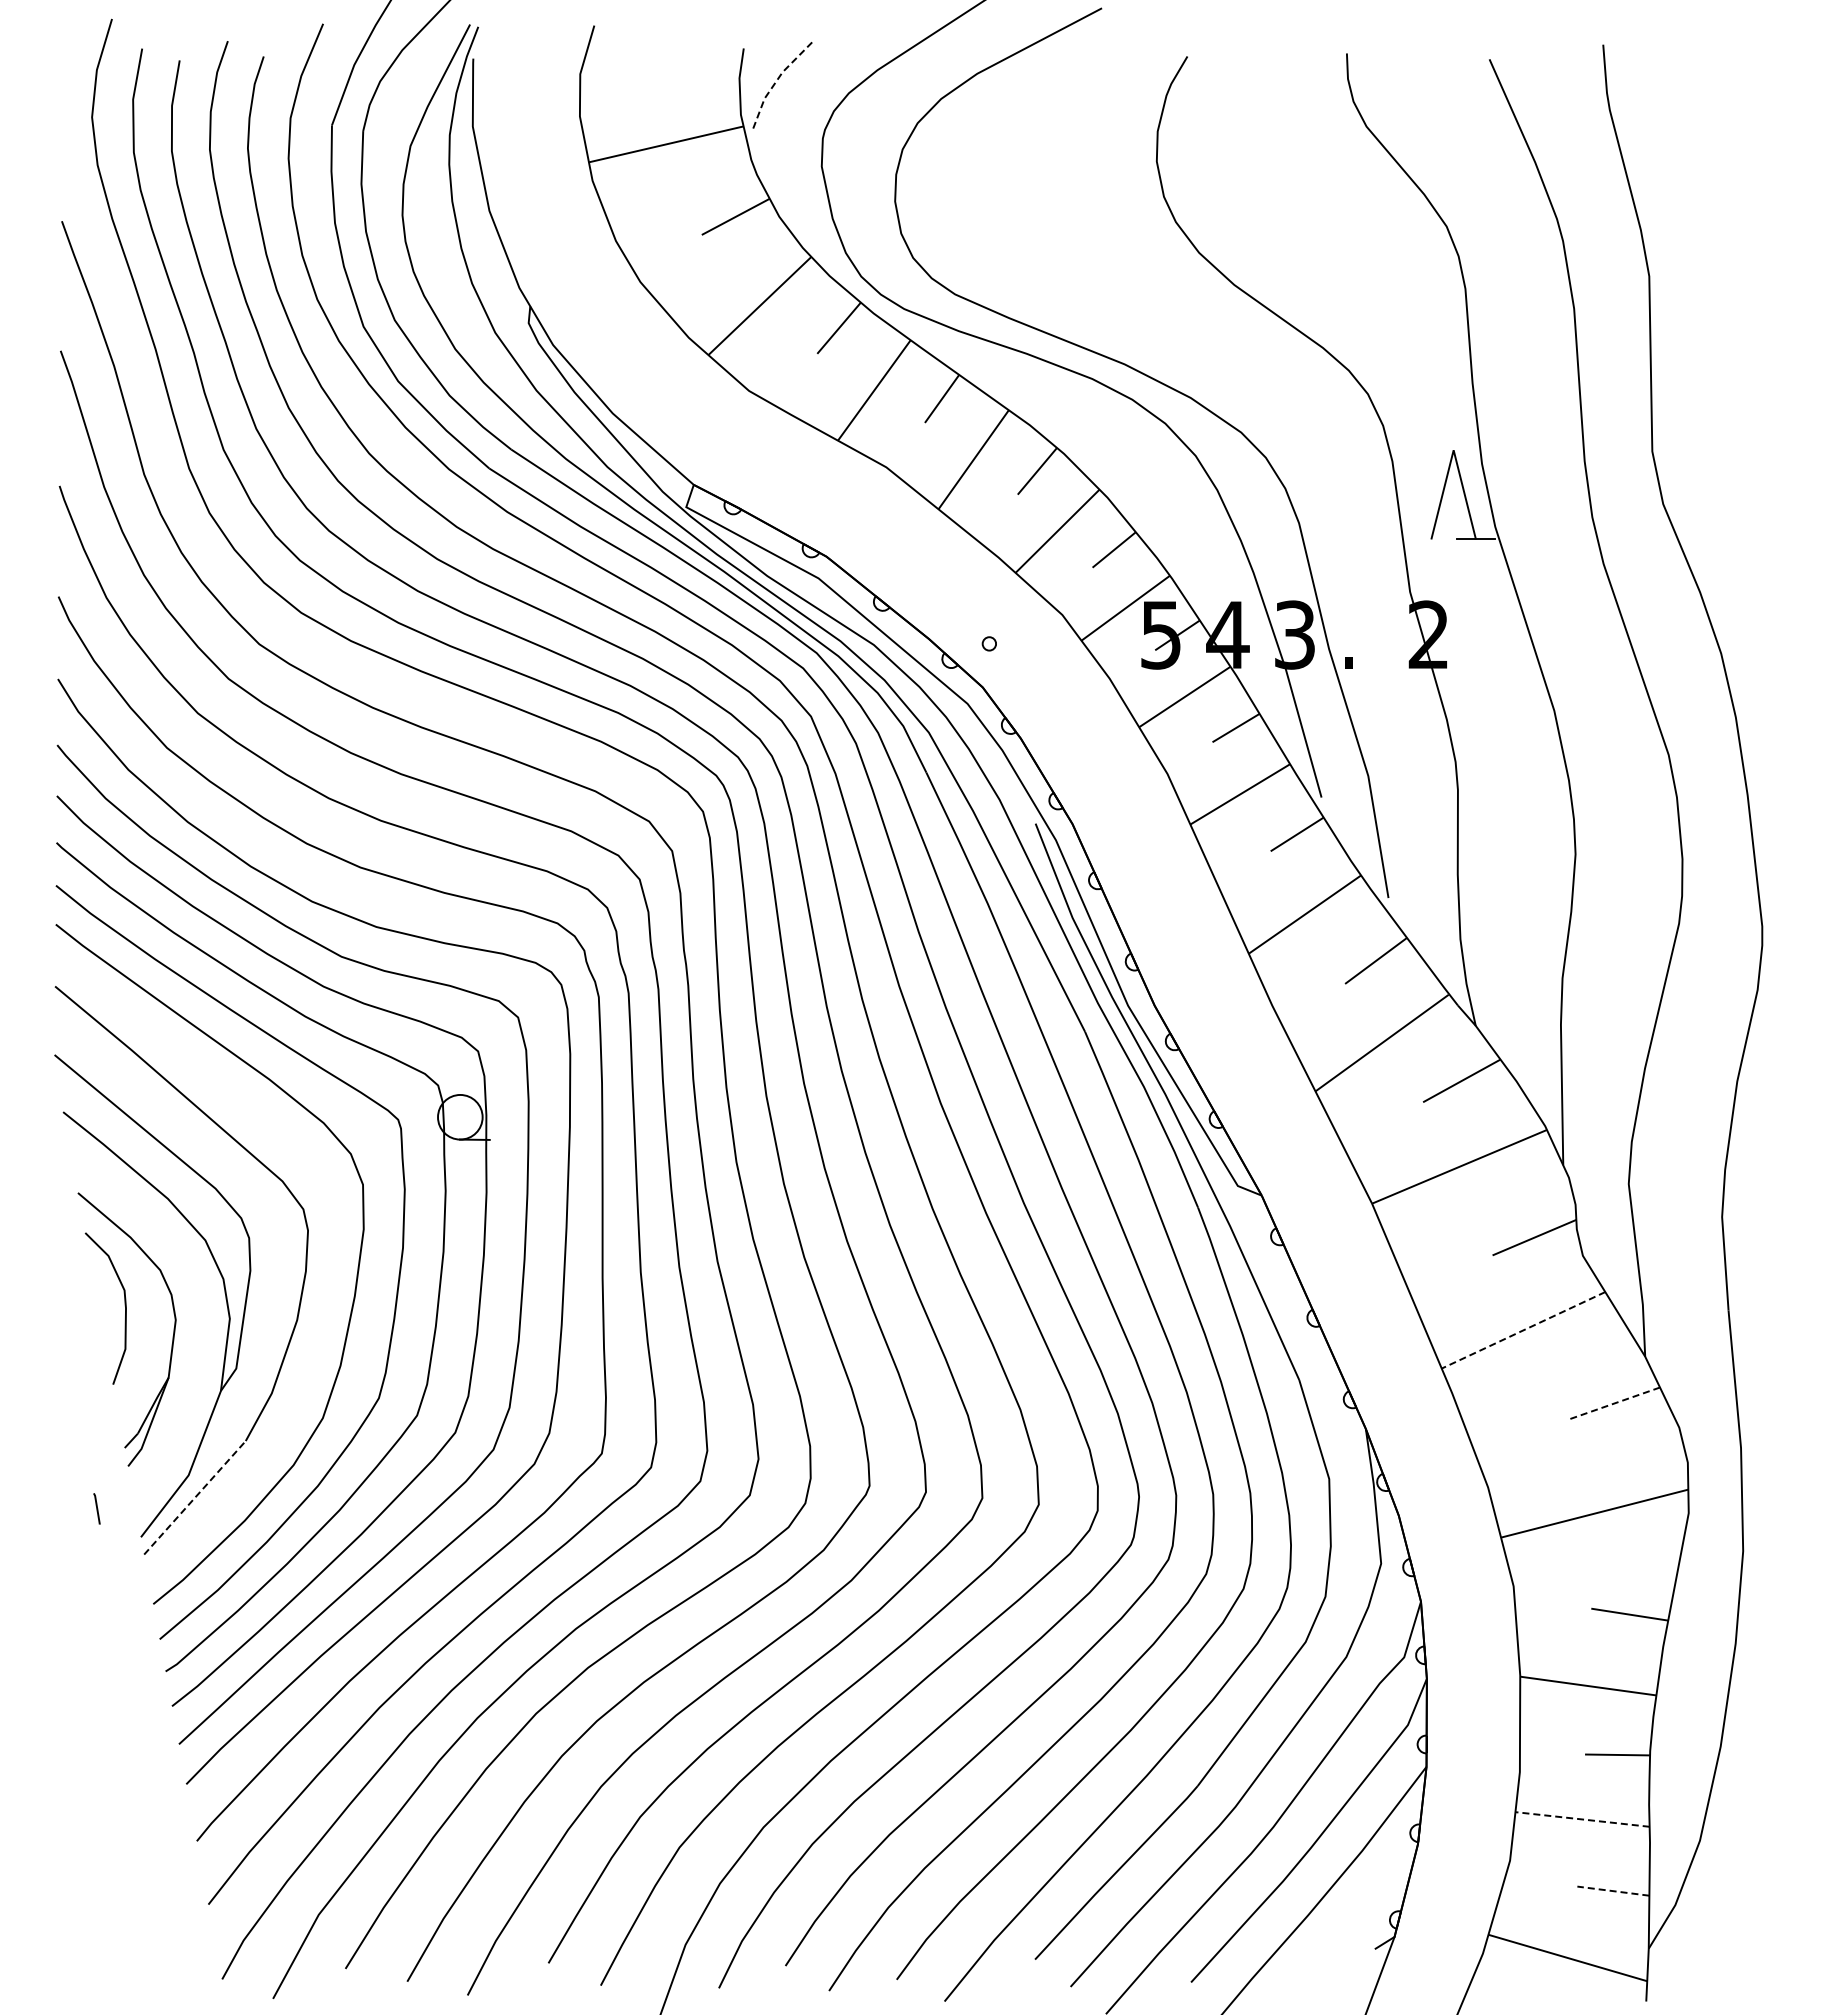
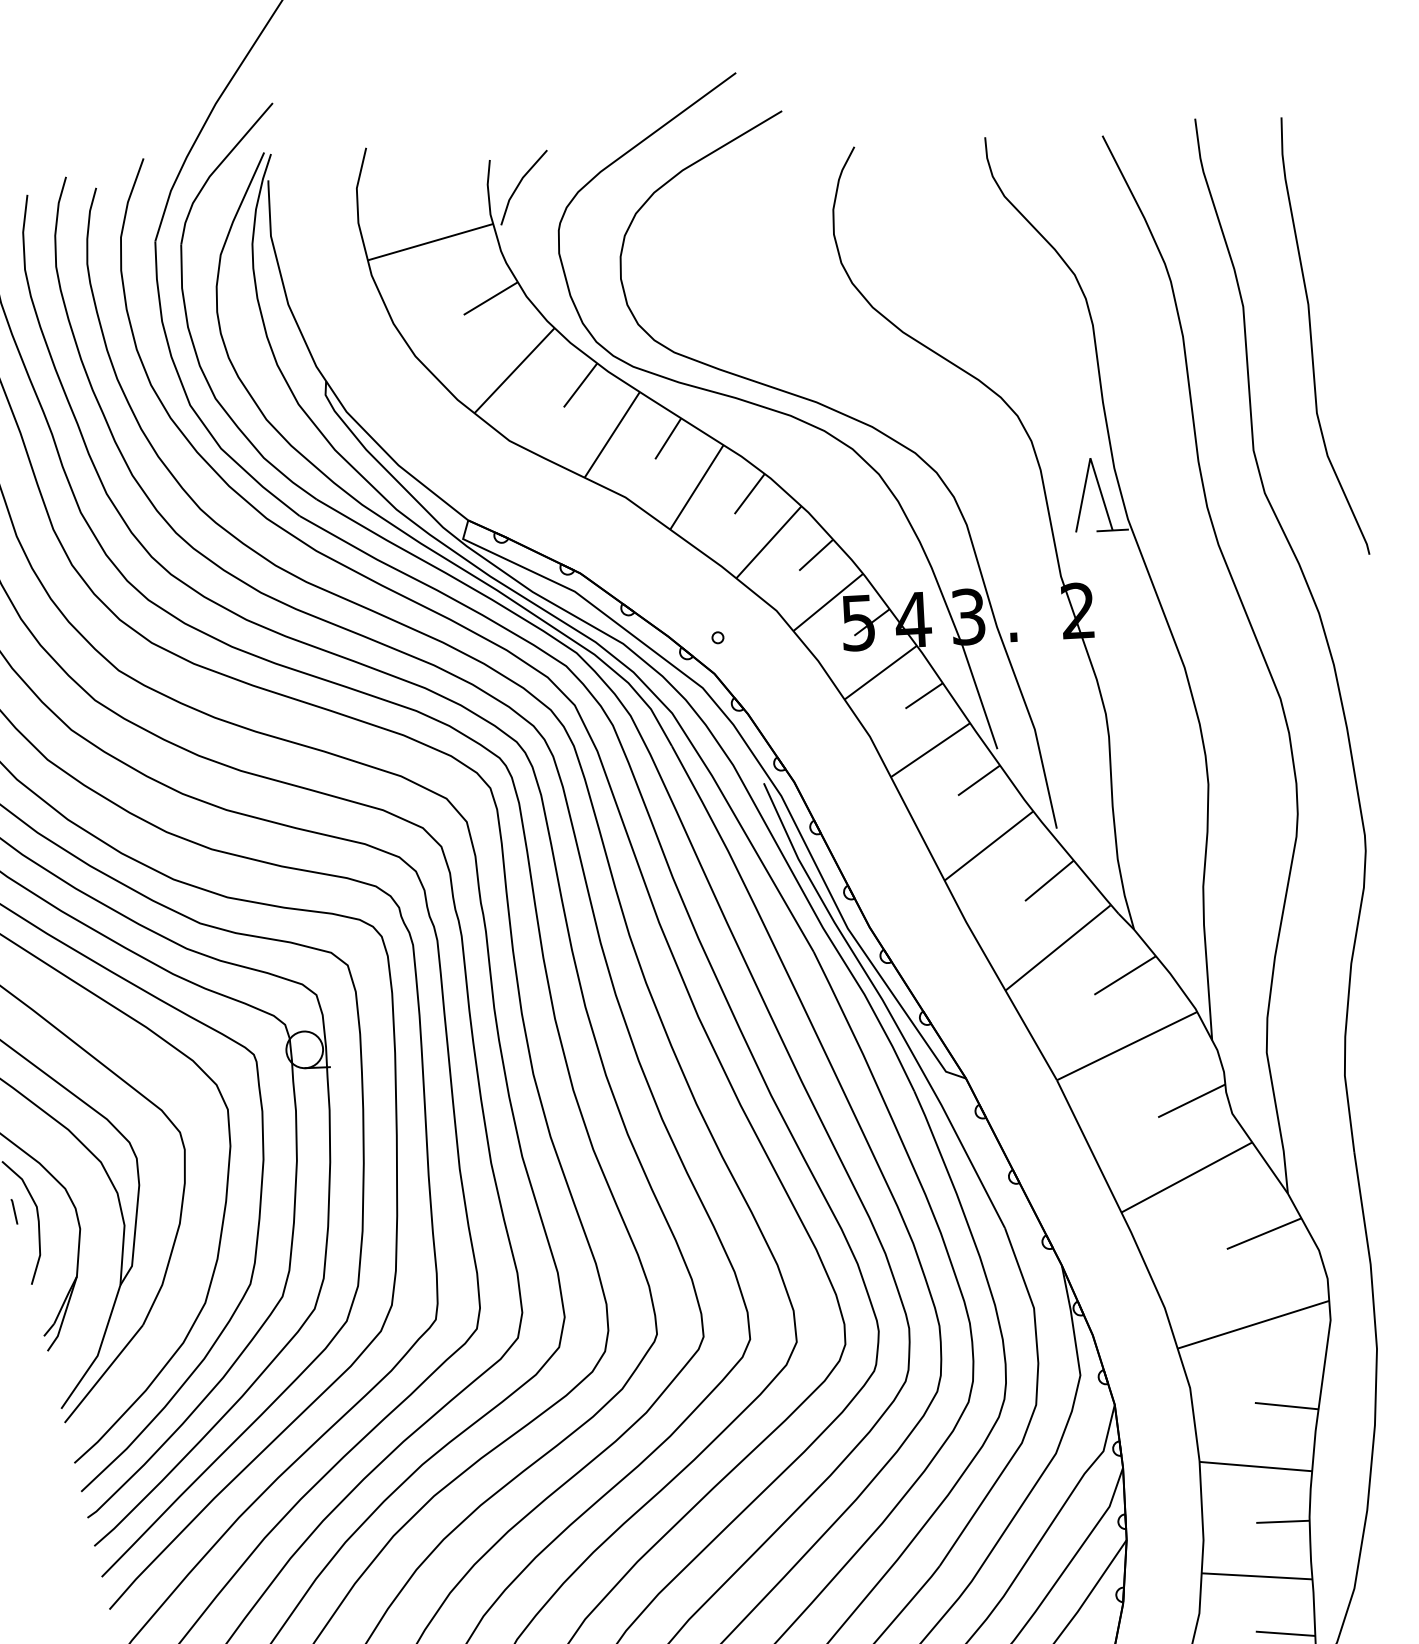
line: (777, 80) -> (519, 184), dashed -> solid
curve: (1730, 316) -> (1311, 336), added
line: (1523, 1330) -> (1186, 1177), dashed -> solid
line: (1613, 1403) -> (1263, 1233), dashed -> solid
line: (195, 1497) -> (104, 1373), dashed -> solid
line: (96, 1508) -> (14, 1211), moved
line: (1582, 1819) -> (1257, 1576), dashed -> solid
line: (1612, 1891) -> (1284, 1634), dashed -> solid

